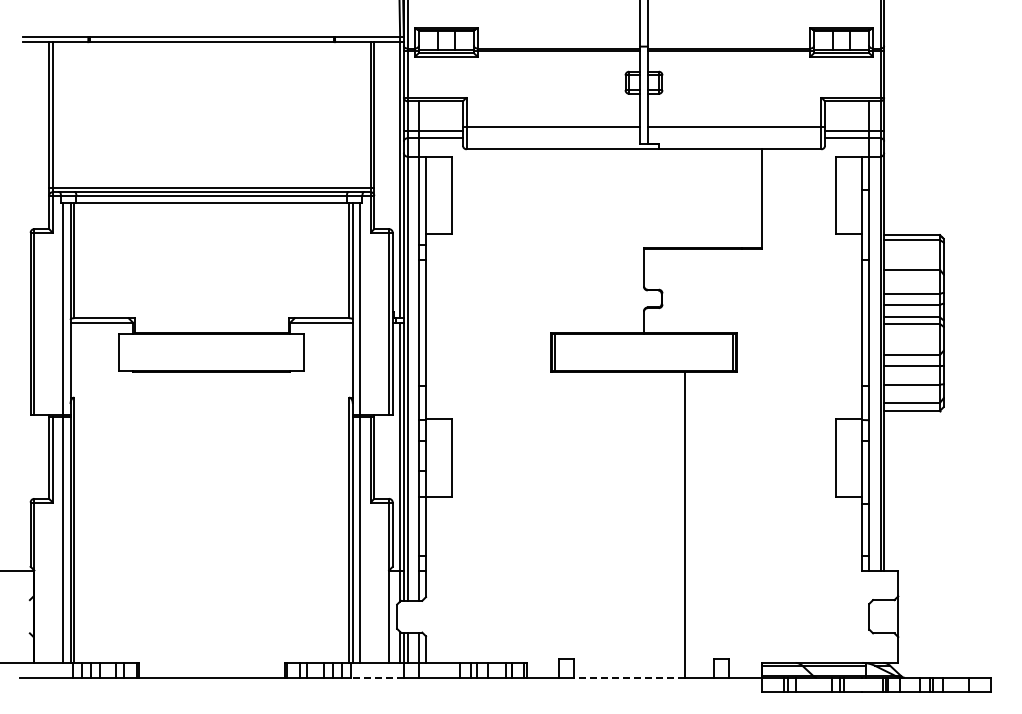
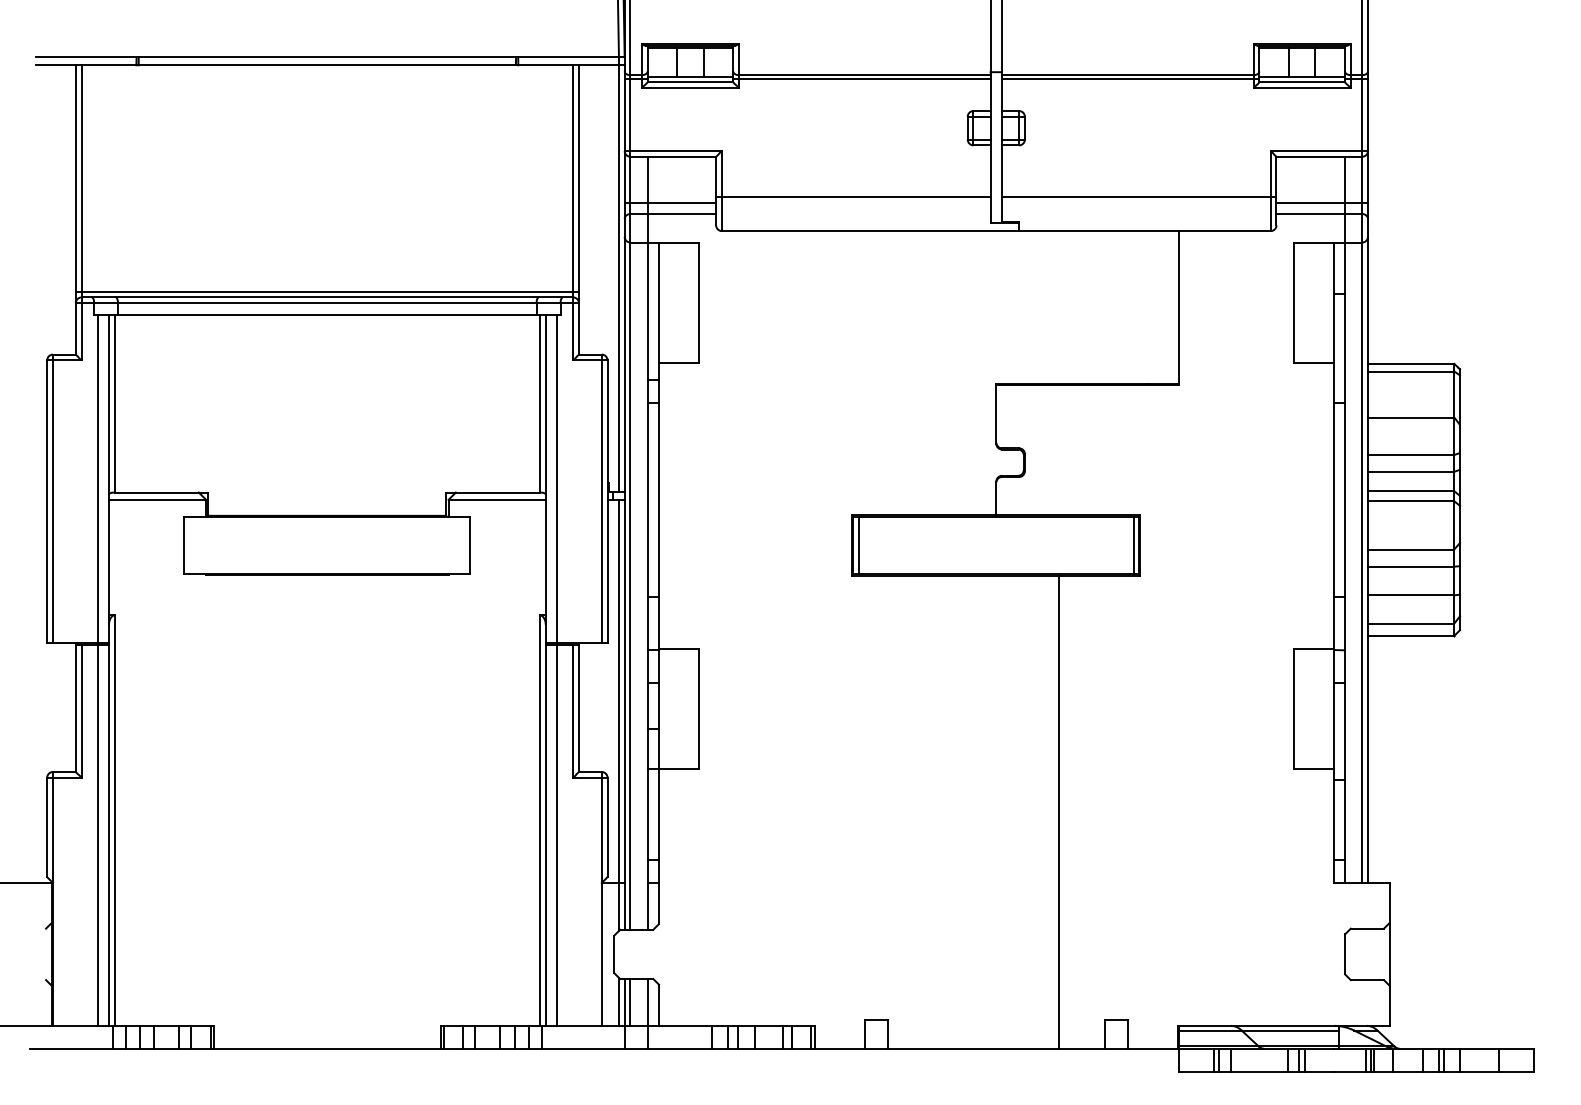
line: (377, 677) -> (583, 1048), dashed -> solid
line: (628, 677) -> (972, 1048), dashed -> solid

